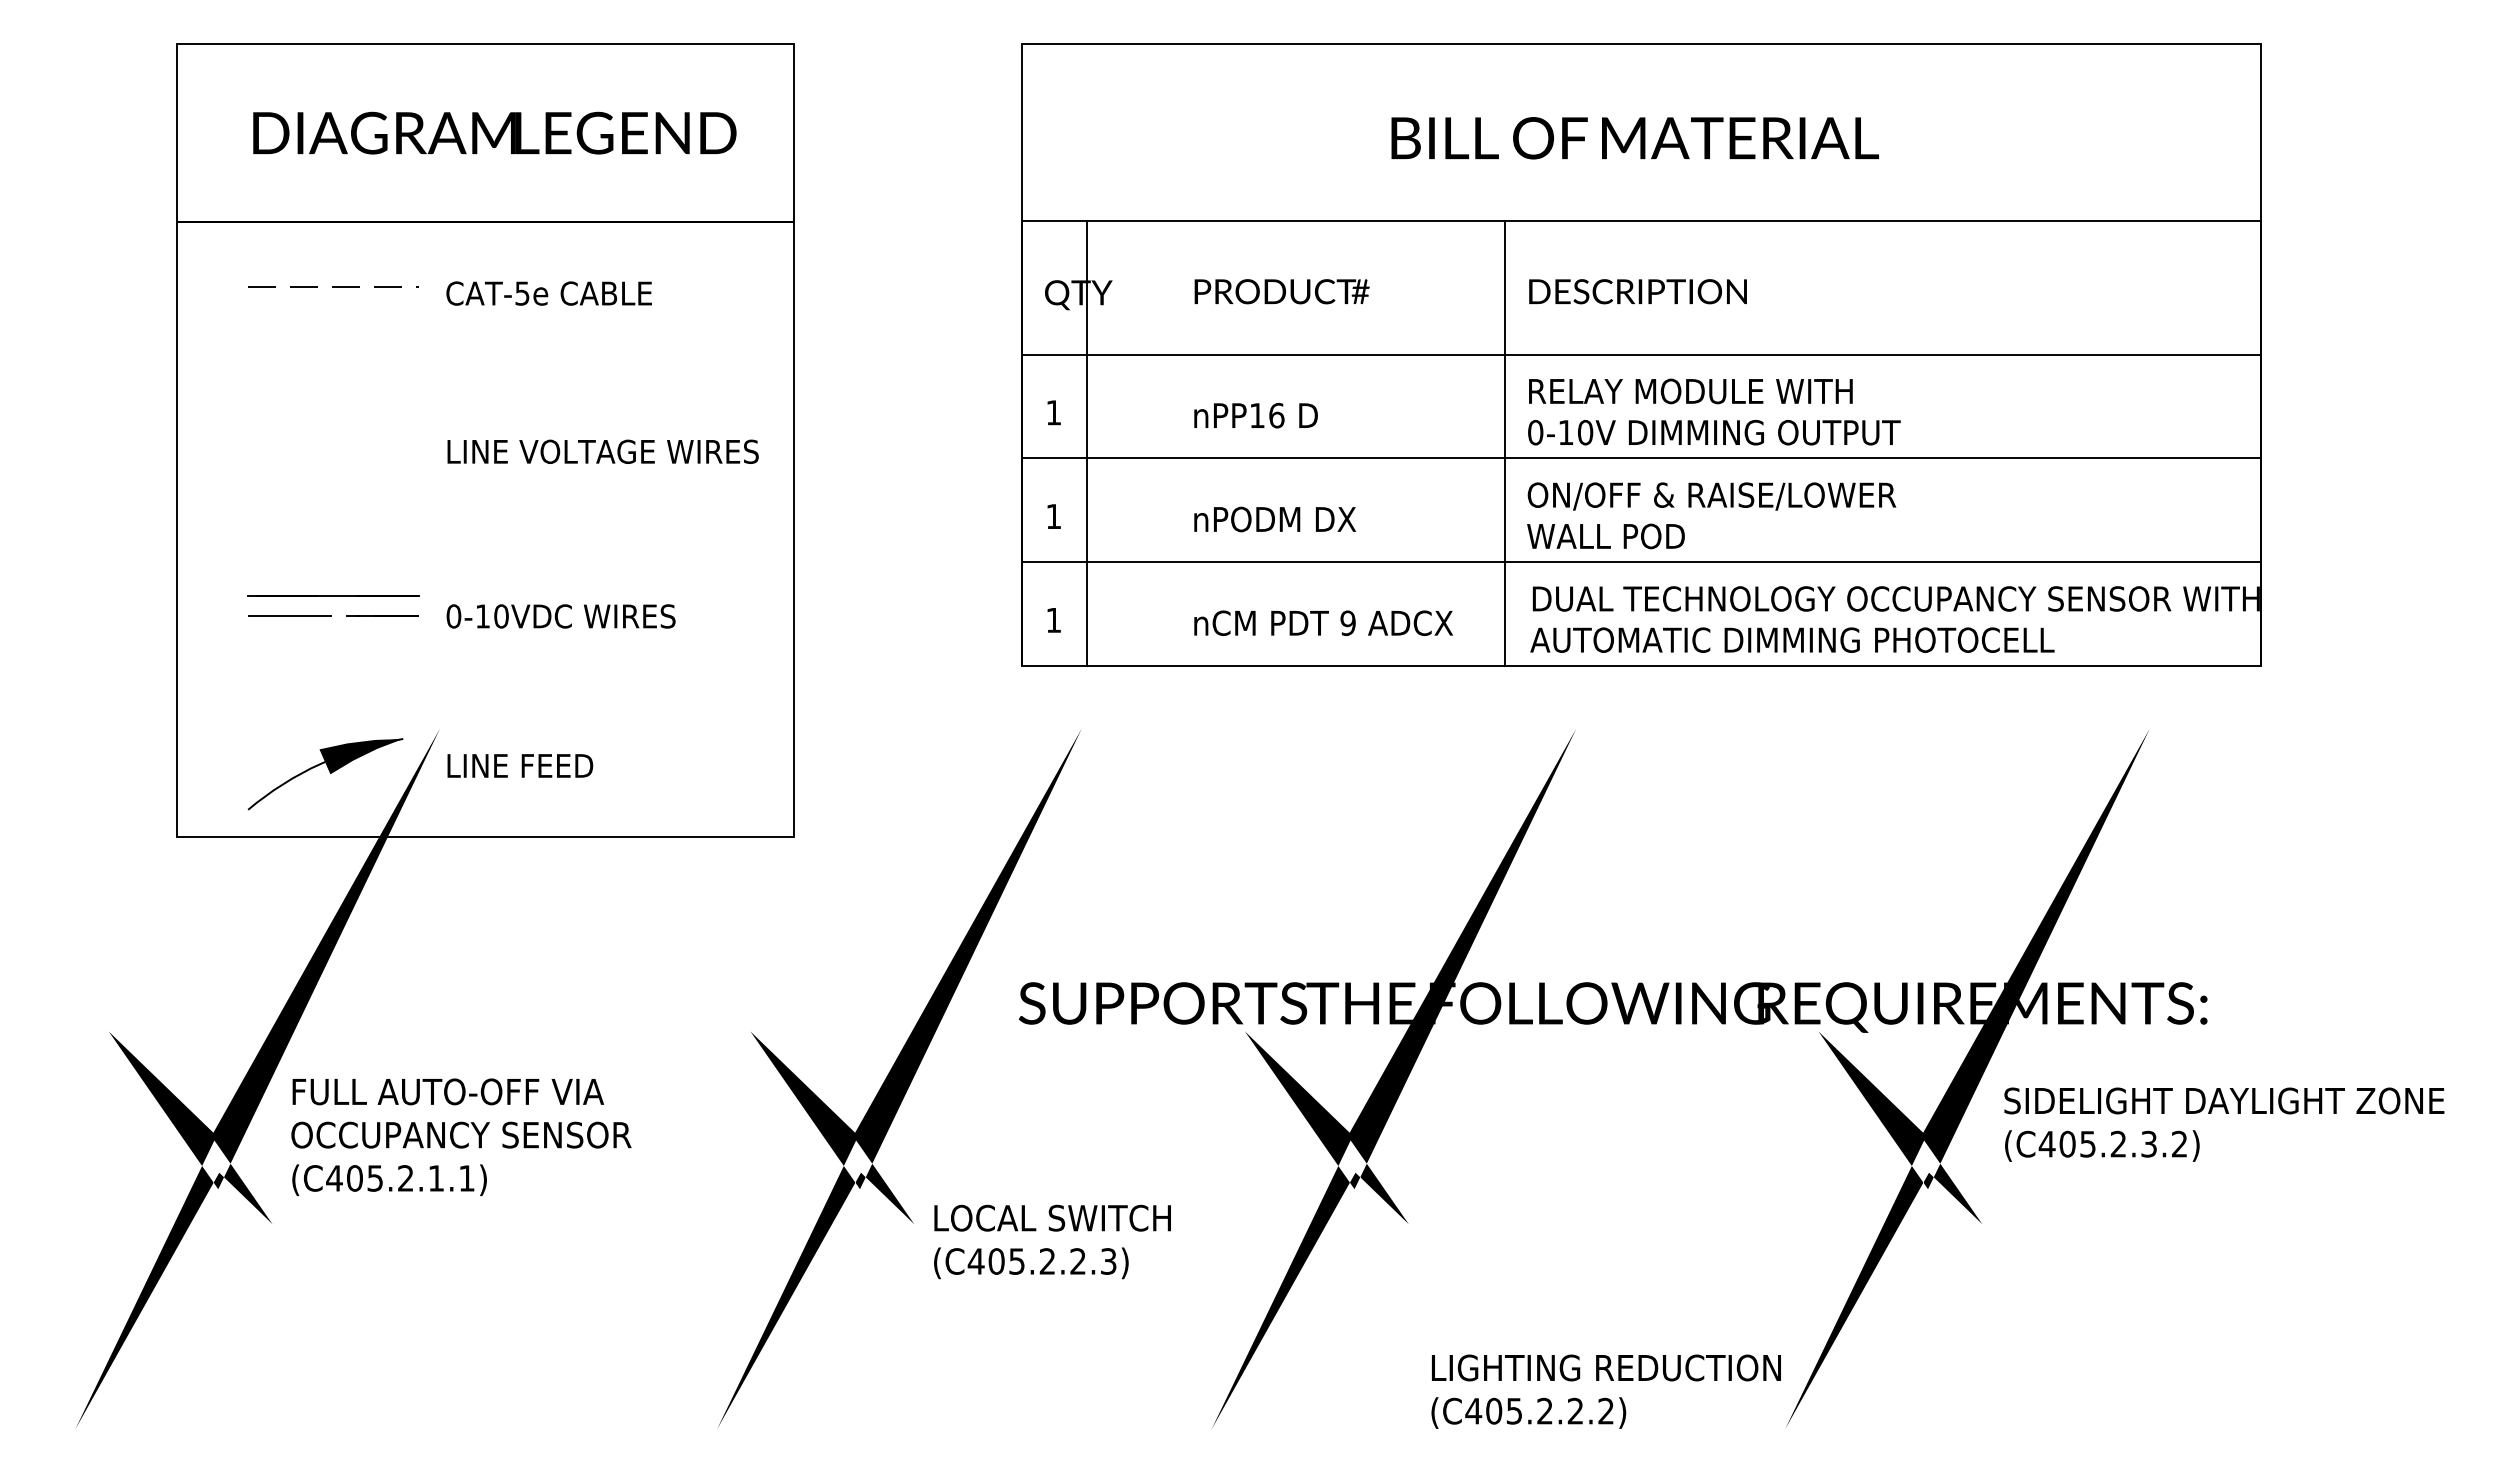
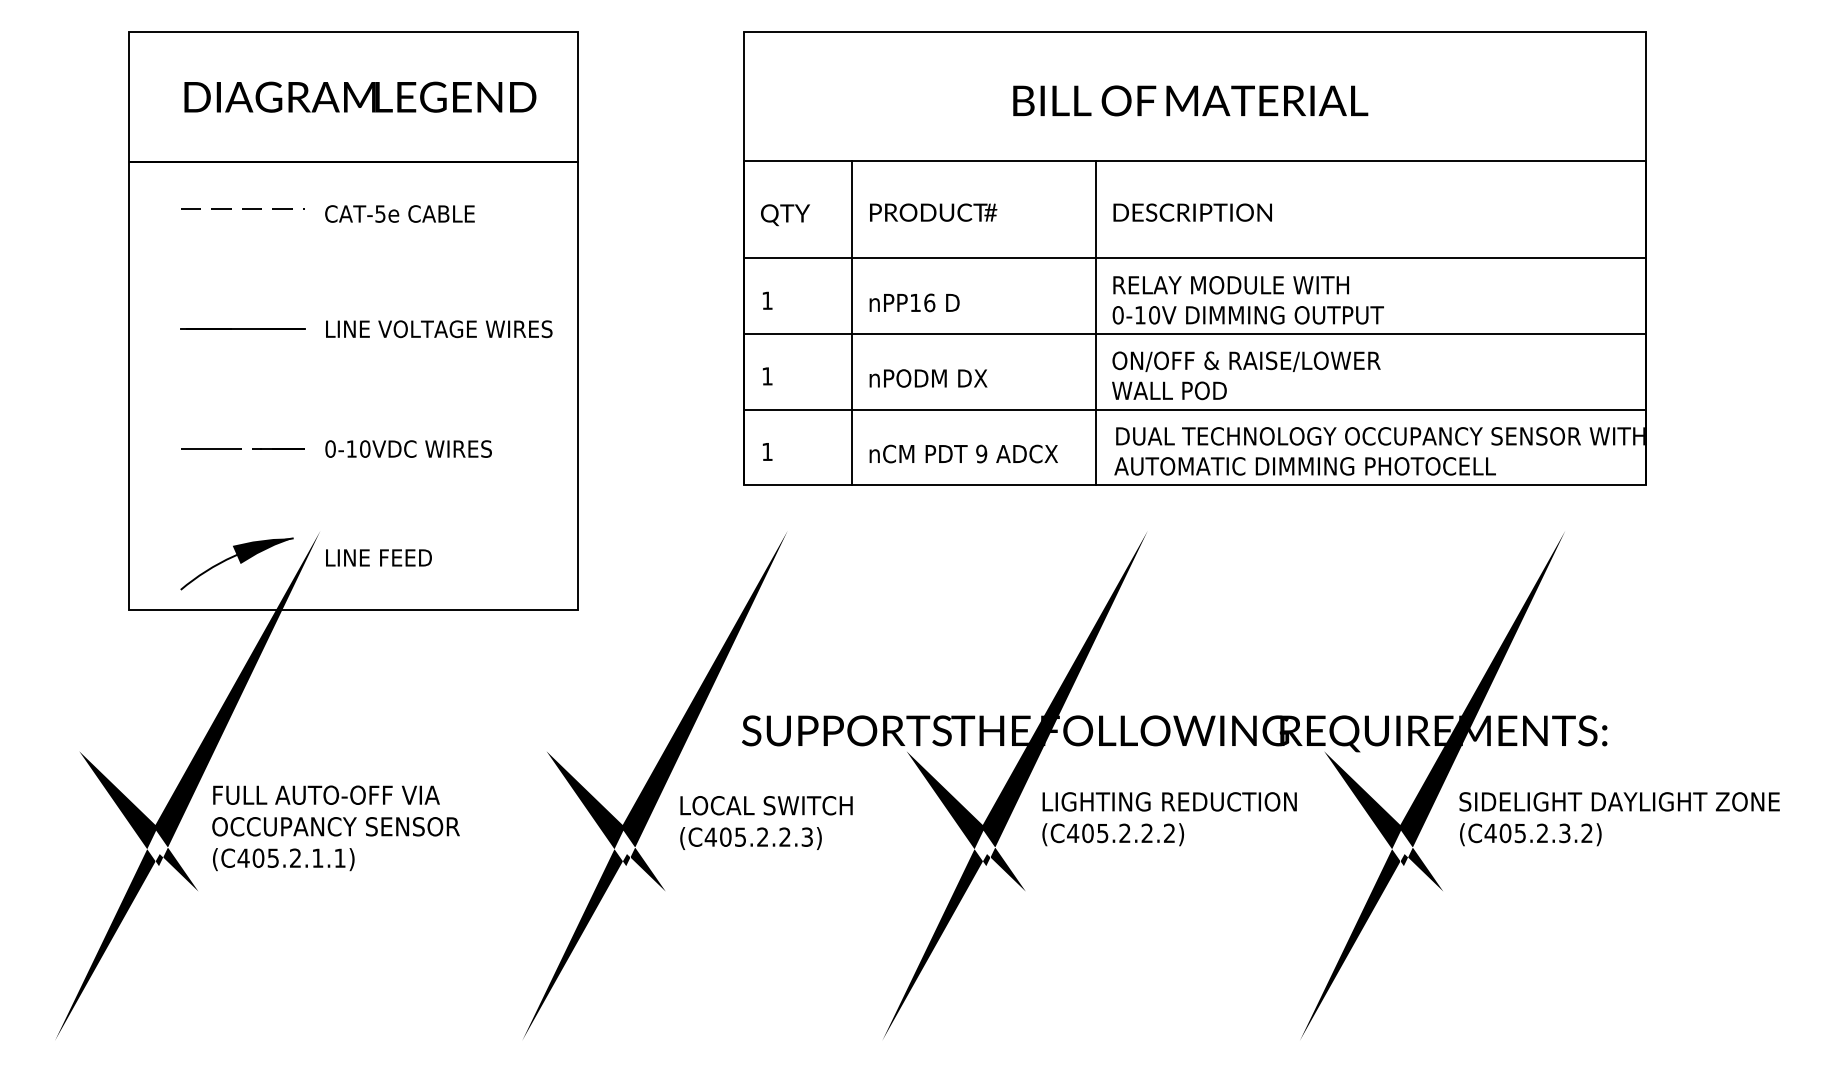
line: (1086, 443) -> (852, 323), moved
line: (333, 595) -> (242, 328), moved
text: (1052, 1241) -> (766, 822), moved
text: (1605, 1391) -> (1169, 819), moved

